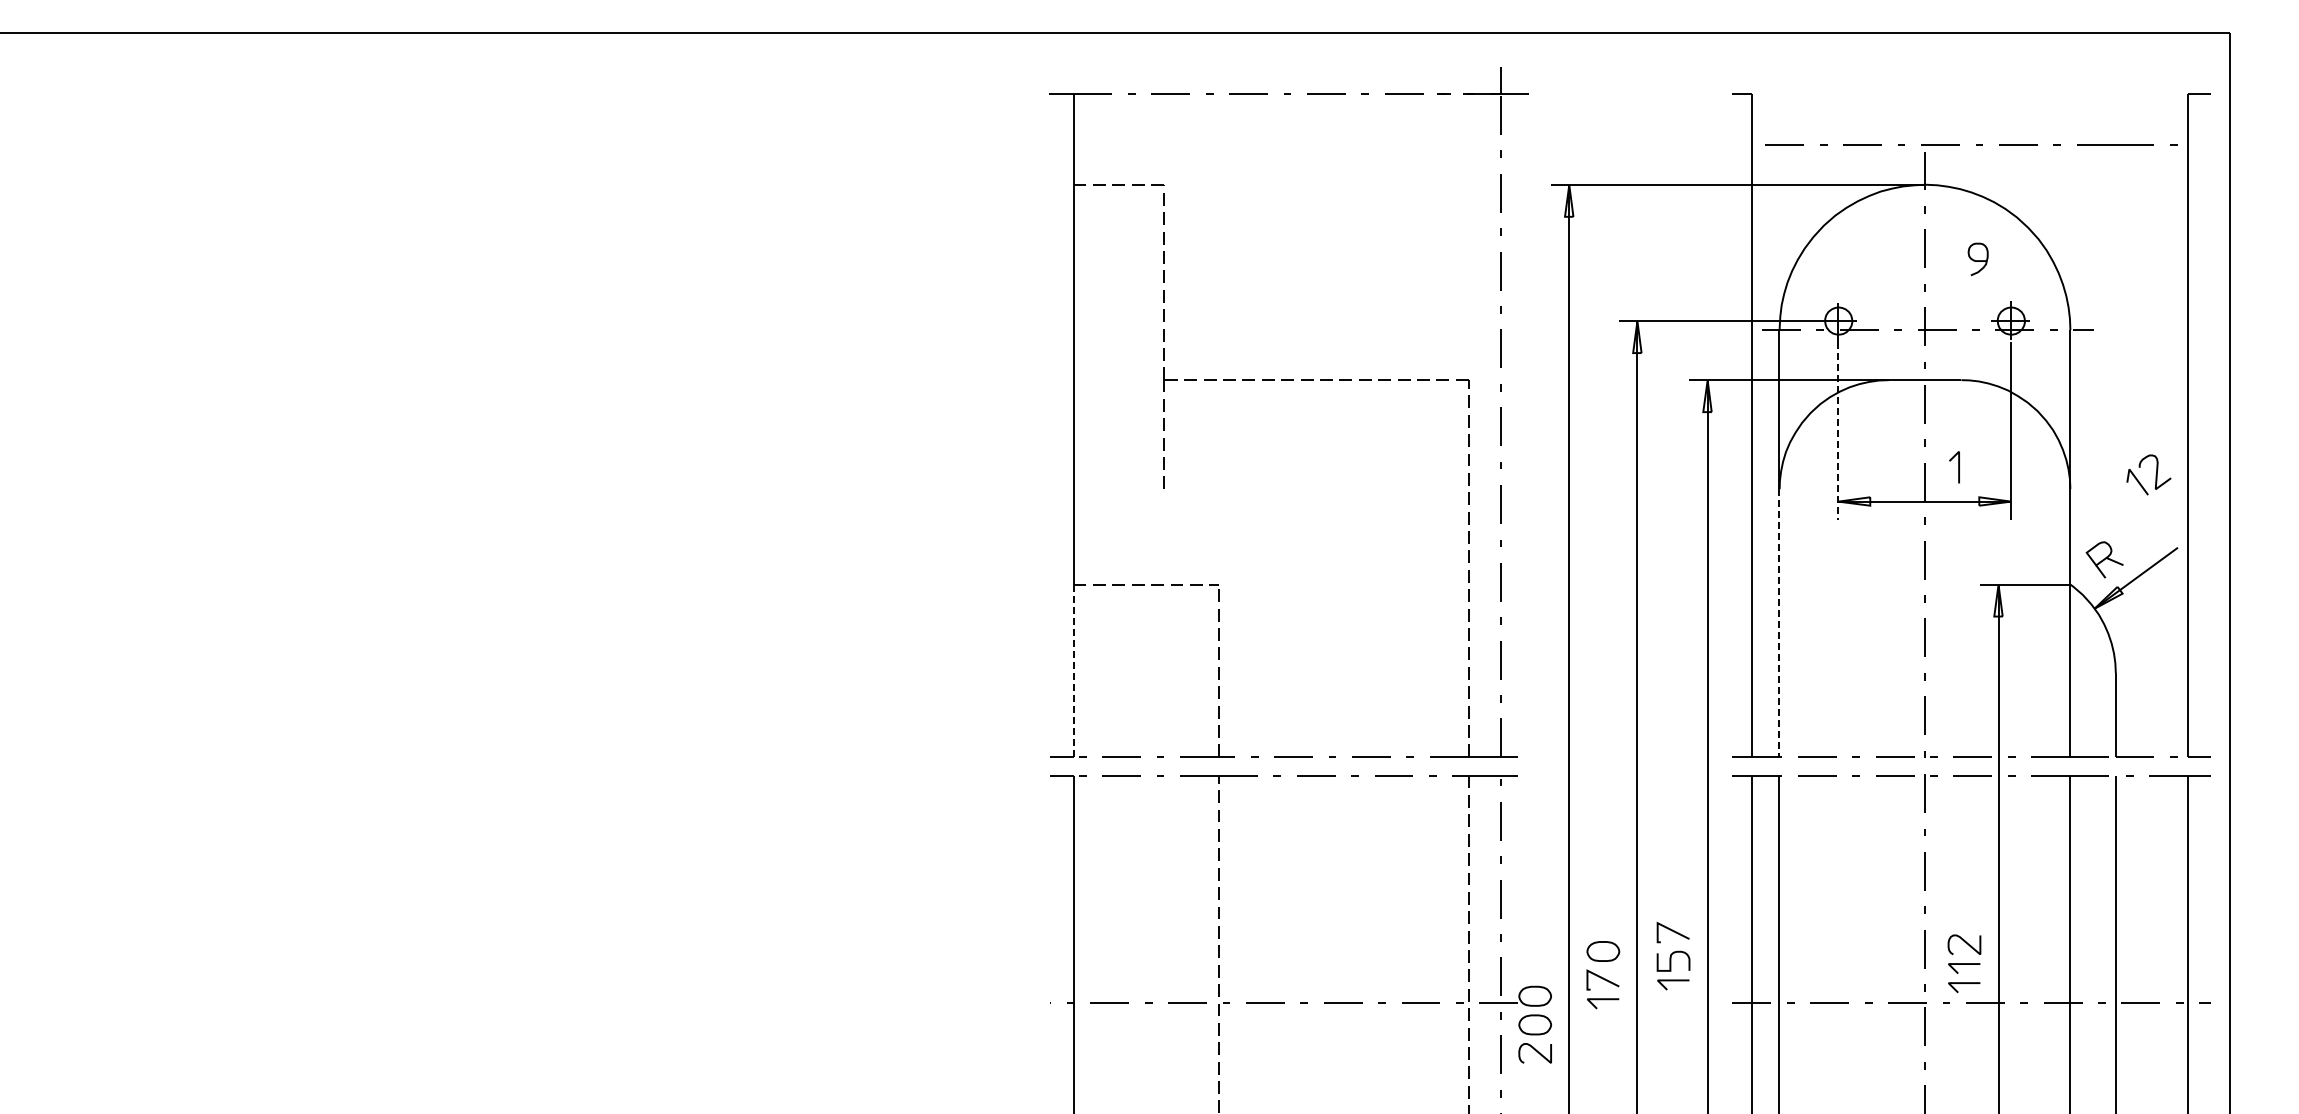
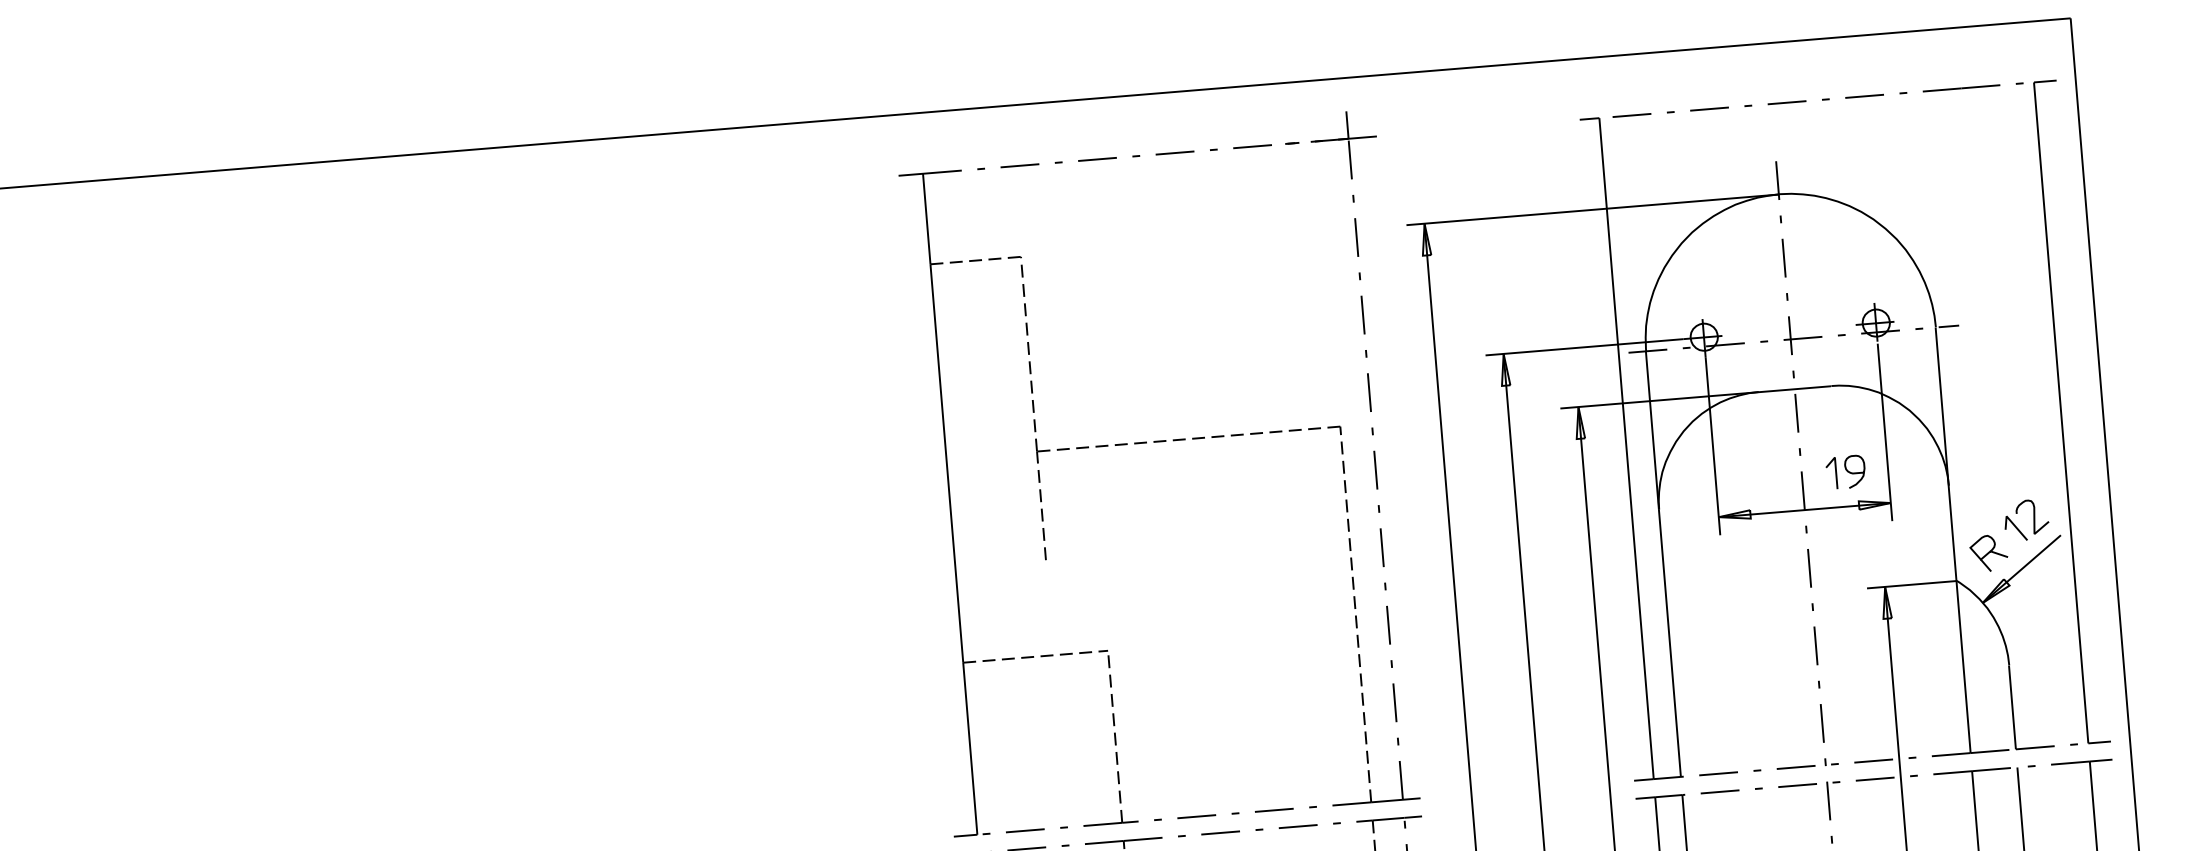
line: (1976, 144) -> (1822, 99), moved
curve: (1977, 260) -> (1854, 472), moved
line: (1838, 431) -> (1713, 447), dashed -> solid
part: (2155, 474) -> (2033, 519), moved
line: (1779, 623) -> (1670, 643), dashed -> solid
line: (1073, 671) -> (970, 749), dashed -> solid

